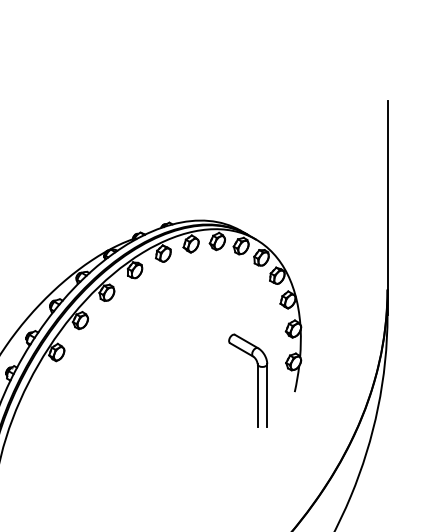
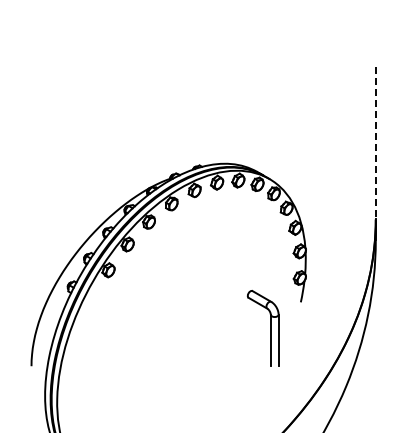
line: (387, 195) -> (375, 143), solid -> dashed
part: (257, 381) -> (270, 328), moved

